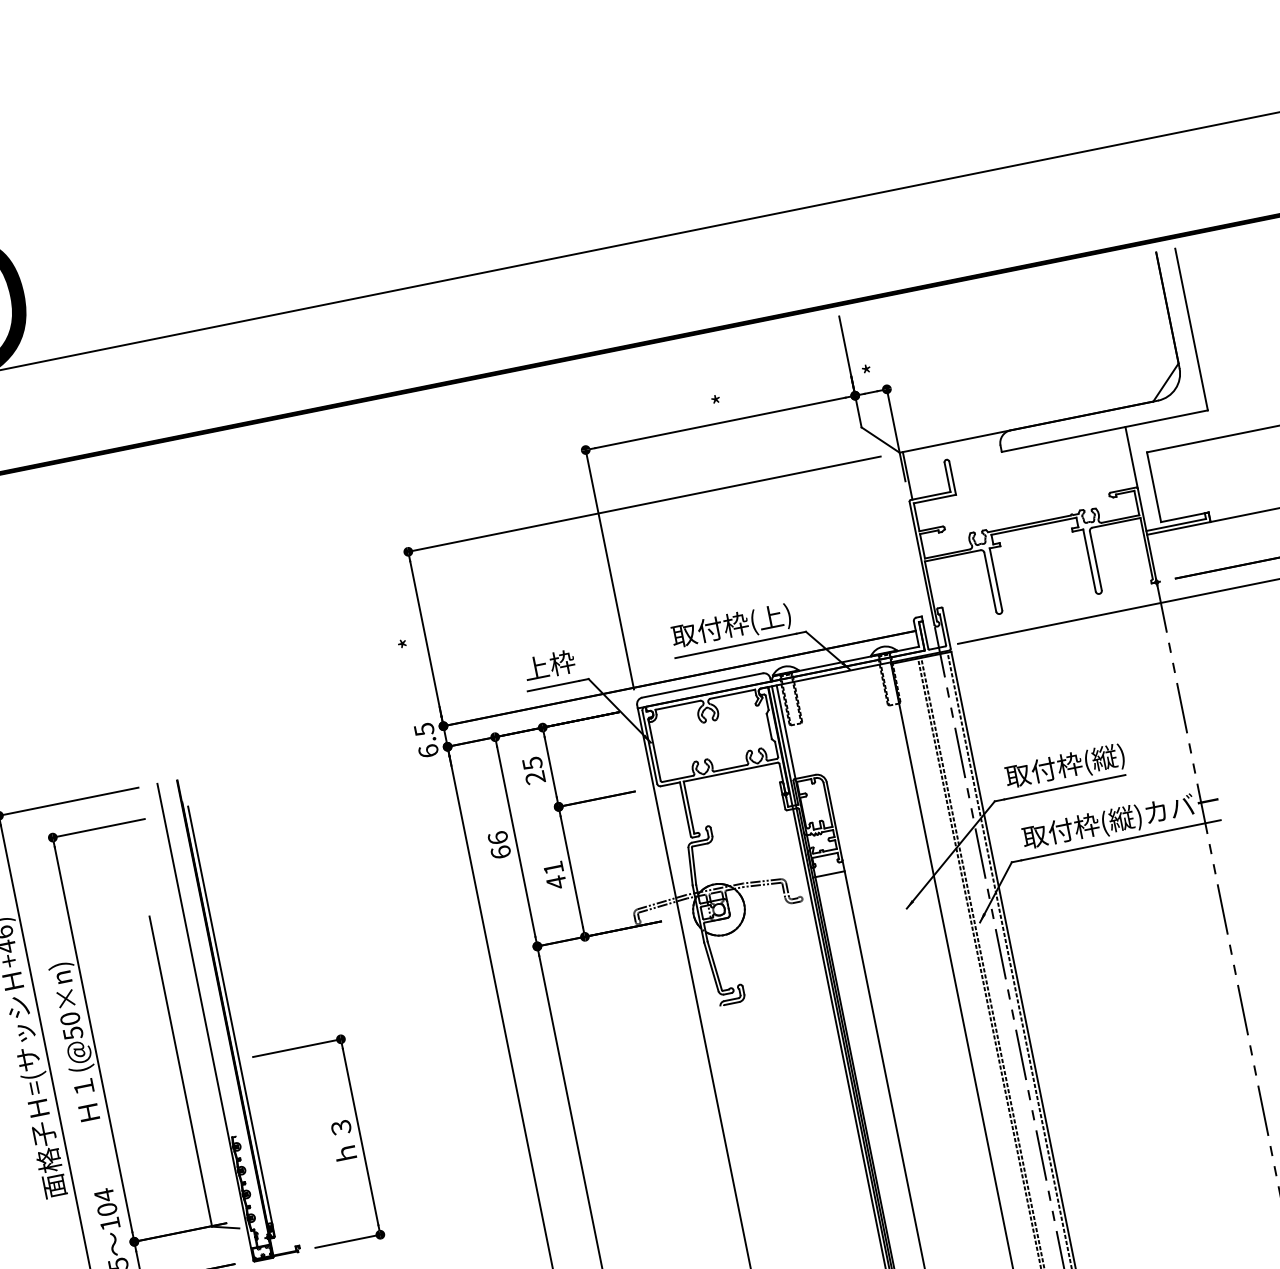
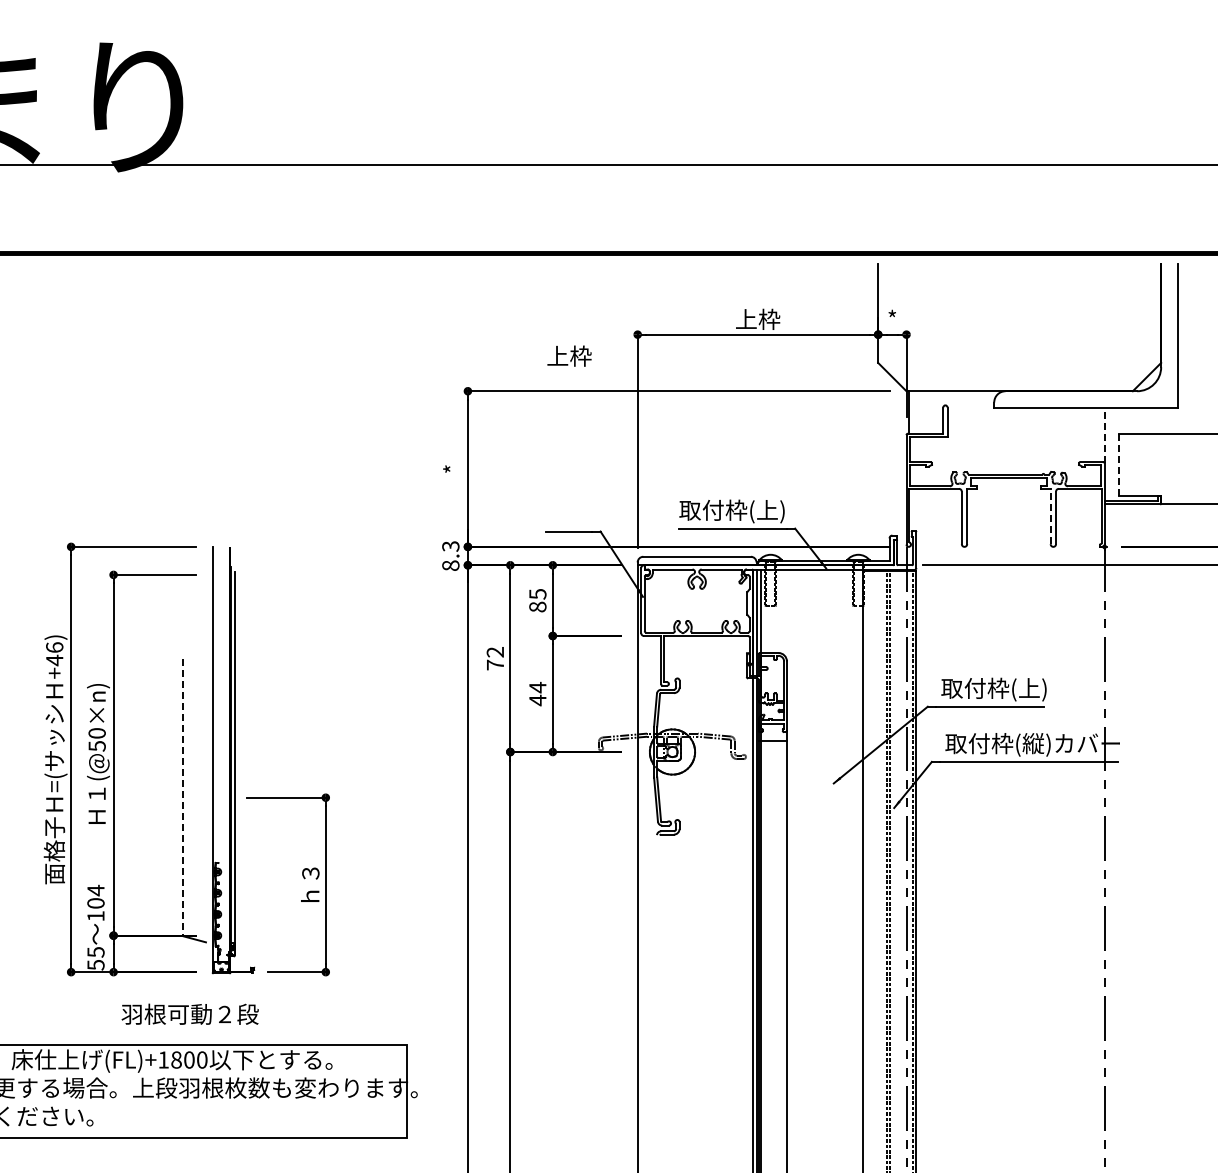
text: (717, 404) -> (758, 318), * -> 上枠
line: (1131, 457) -> (1104, 435), solid -> dashed
line: (1153, 488) -> (1118, 465), solid -> dashed
line: (1089, 560) -> (1050, 516), solid -> dashed
text: (549, 664) -> (569, 355), moved
text: (425, 739) -> (450, 555), 6.5 -> 8.3
text: (1104, 757) -> (1029, 688), 取付枠(縦) -> 取付枠(上)
text: (534, 777) -> (537, 606), 25 -> 85
text: (499, 845) -> (495, 658), 66 -> 72
text: (553, 868) -> (537, 687), 41 -> 44
line: (180, 1072) -> (182, 798), solid -> dashed

